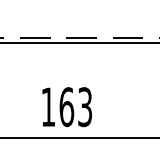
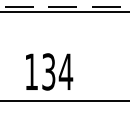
text: (75, 107) -> (56, 72), 163 -> 134

